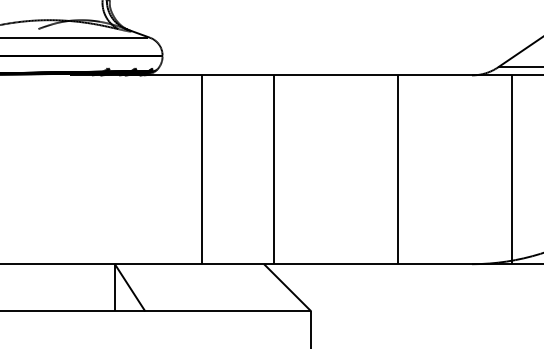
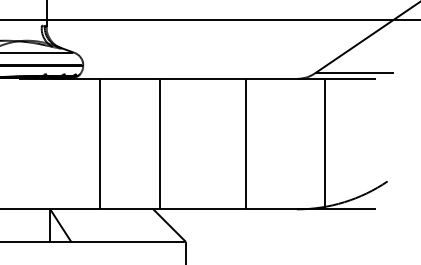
line: (202, 168) -> (99, 143), moved

